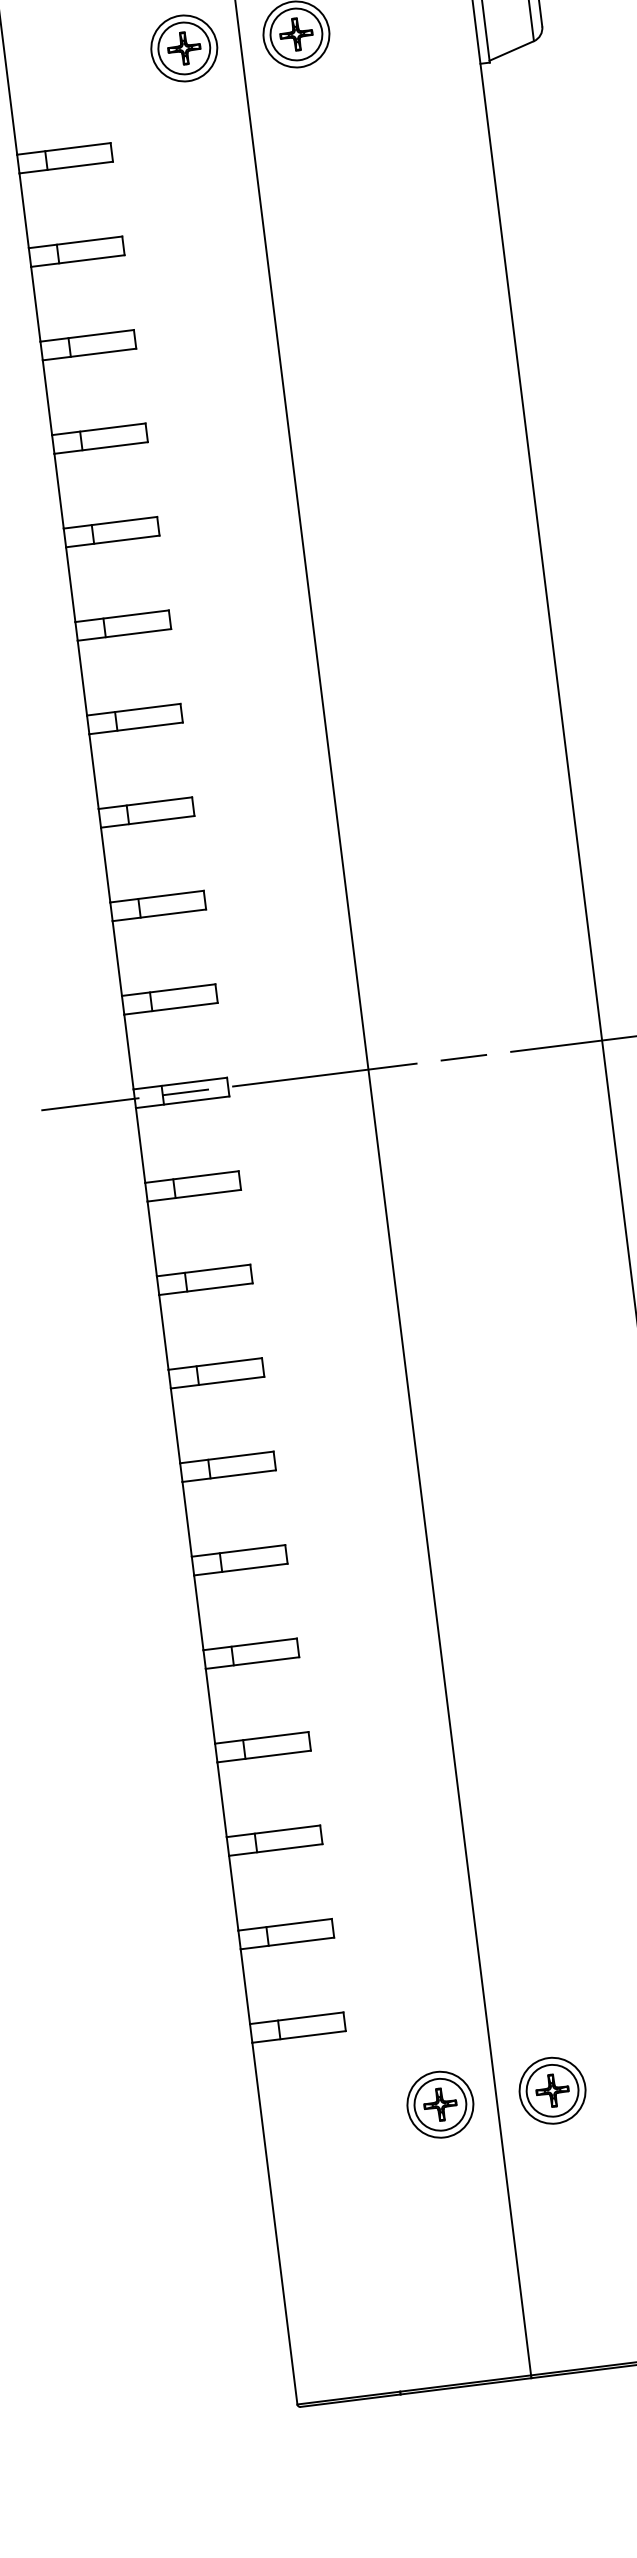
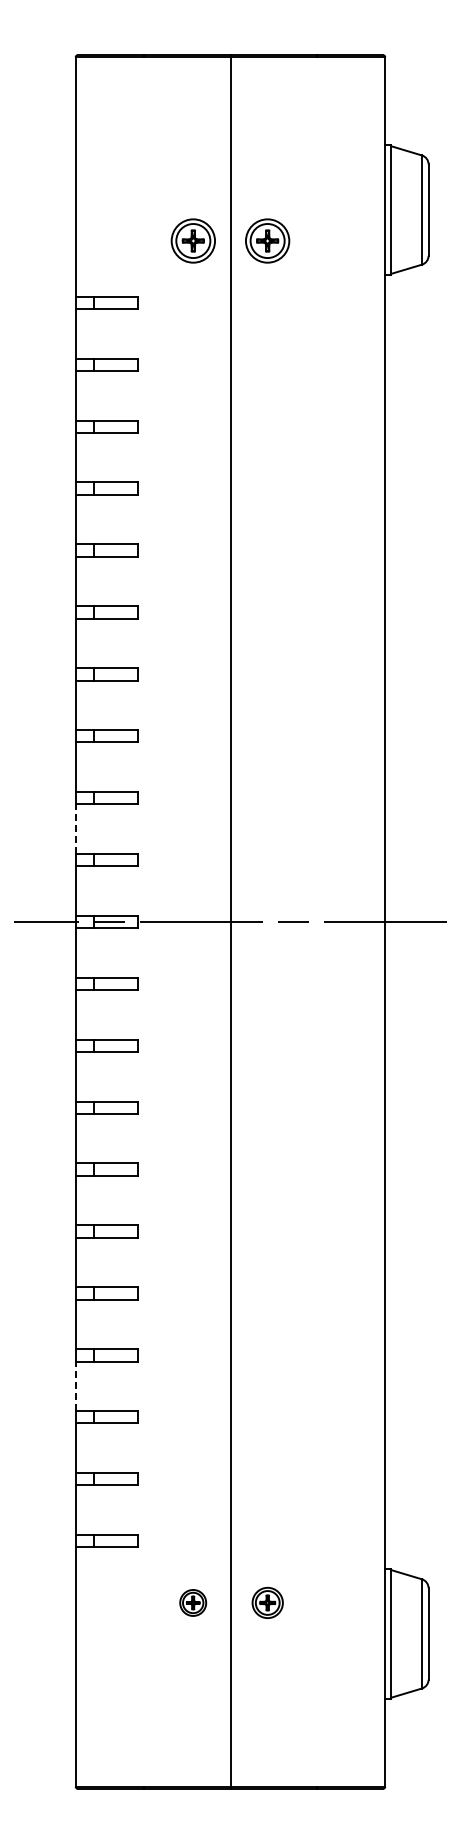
line: (117, 959) -> (75, 829), solid -> dashed
line: (221, 1800) -> (75, 1386), solid -> dashed
part: (552, 2090) -> (267, 1602), size x0.7
part: (439, 2104) -> (192, 1602), size x0.6

